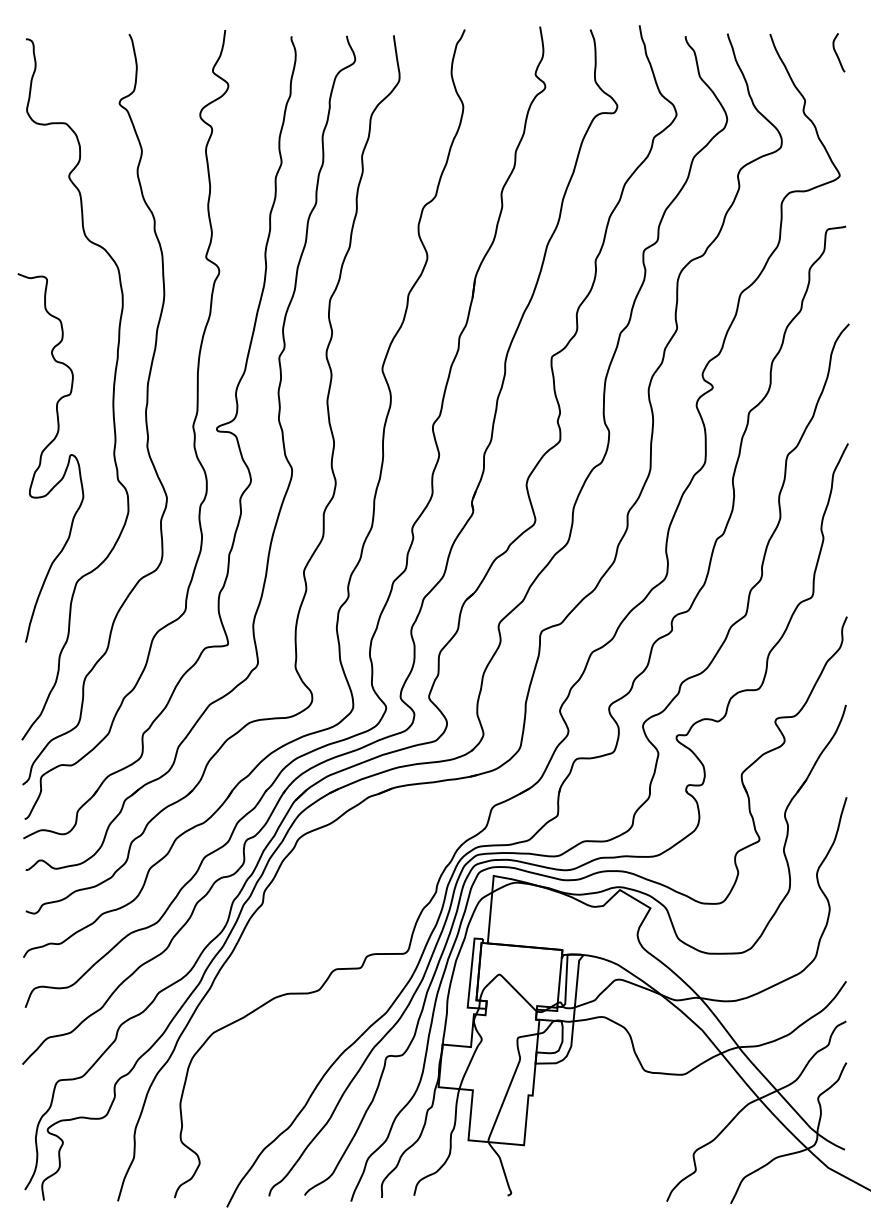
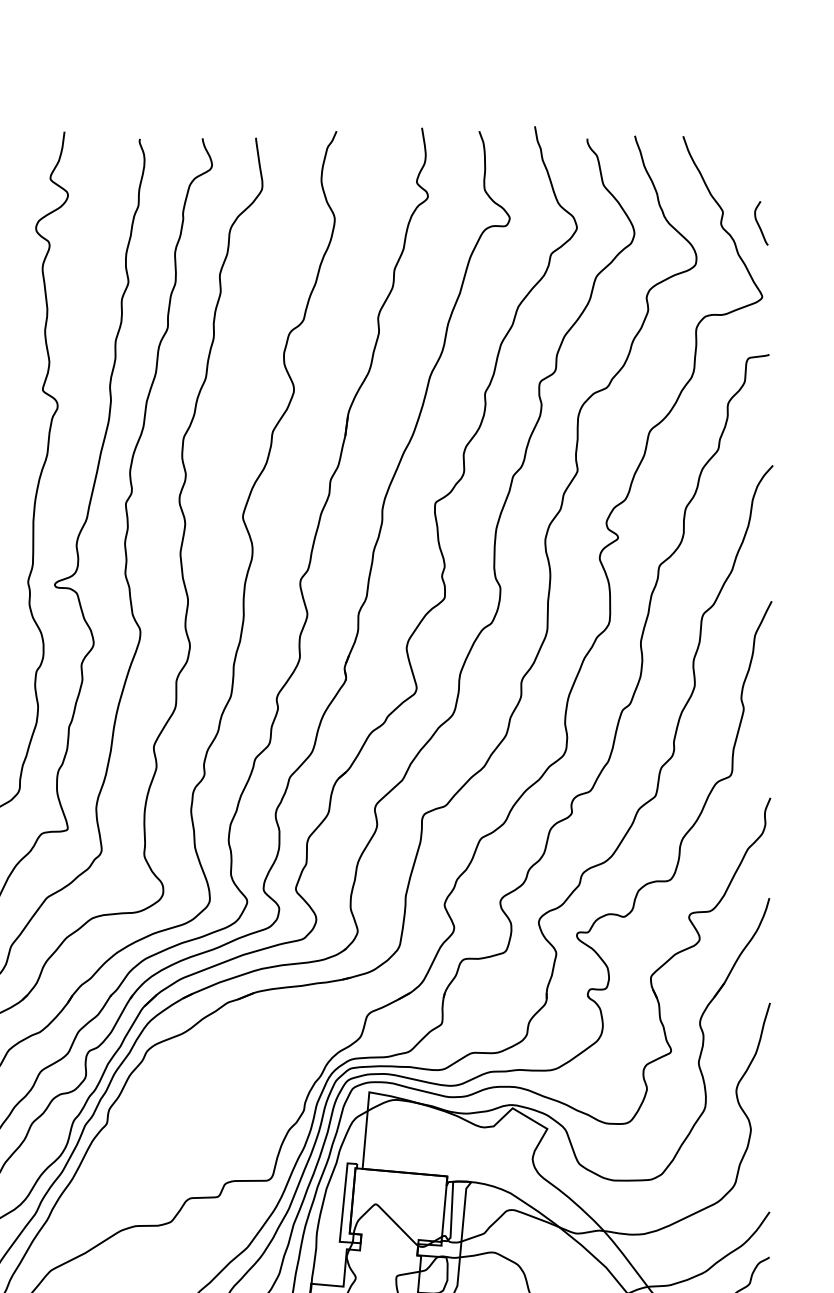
curve: (837, 53) -> (759, 224), moved

